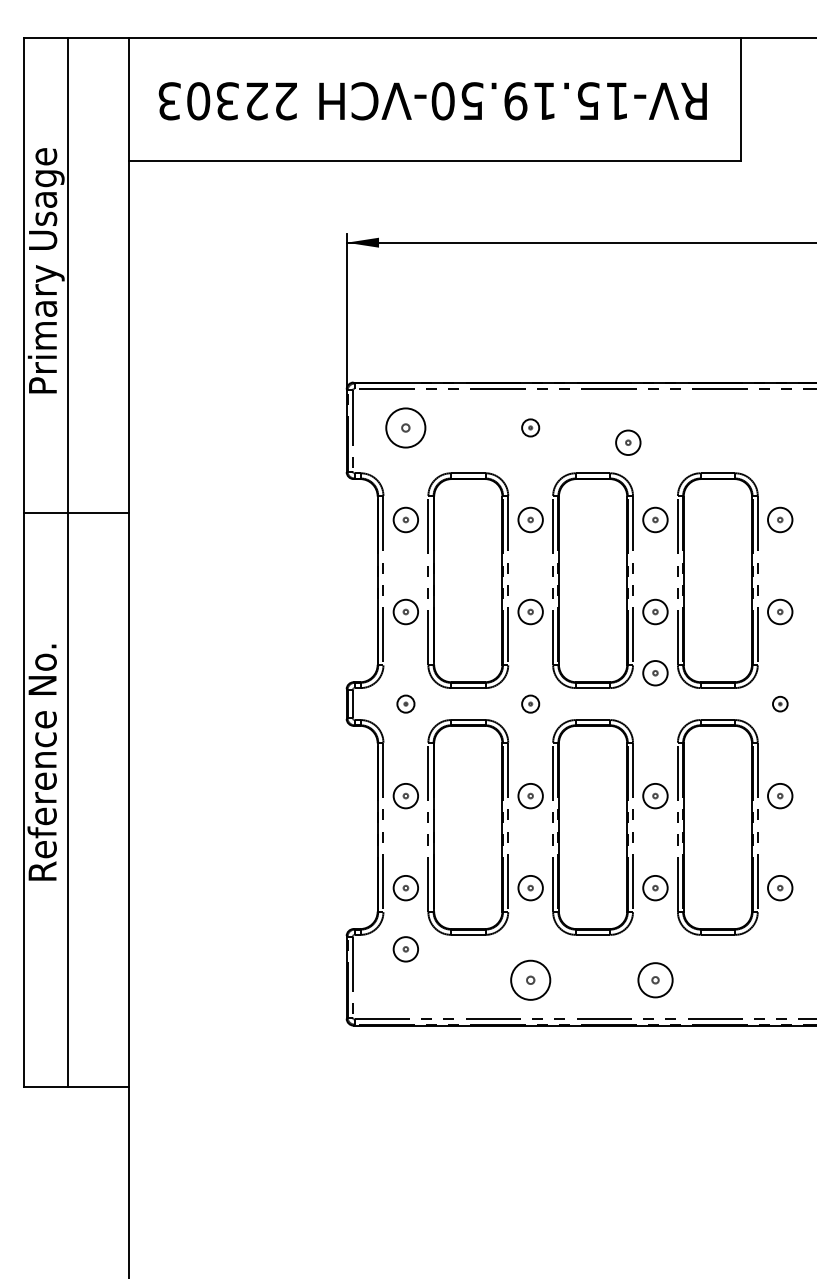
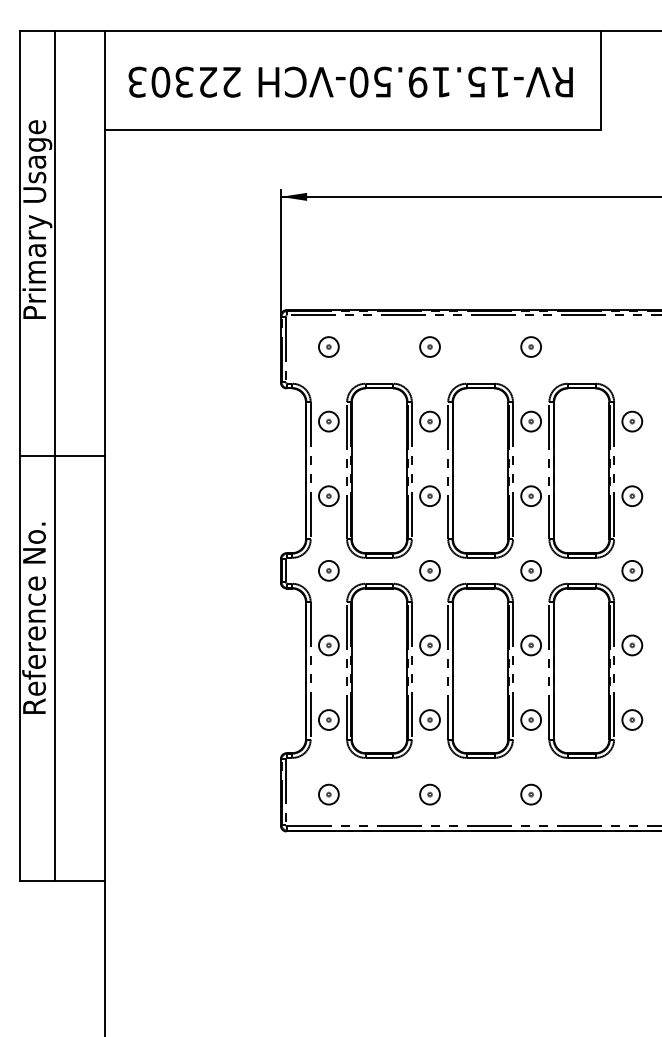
part: (405, 427) -> (328, 346), size x0.62
part: (530, 427) -> (429, 346), size x1.43
part: (627, 442) -> (530, 346), moved
line: (76, 513) -> (61, 456), moved
part: (654, 672) -> (530, 570), moved
part: (405, 703) -> (328, 570), size x1.43
part: (530, 703) -> (429, 570), size x1.43
part: (780, 703) -> (632, 570), size x1.67
part: (405, 949) -> (328, 794), moved
part: (530, 980) -> (429, 794), size x0.62
part: (654, 980) -> (530, 794), size x0.71

